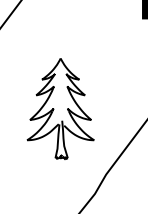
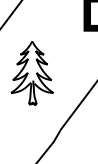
part: (59, 109) -> (31, 73), moved

